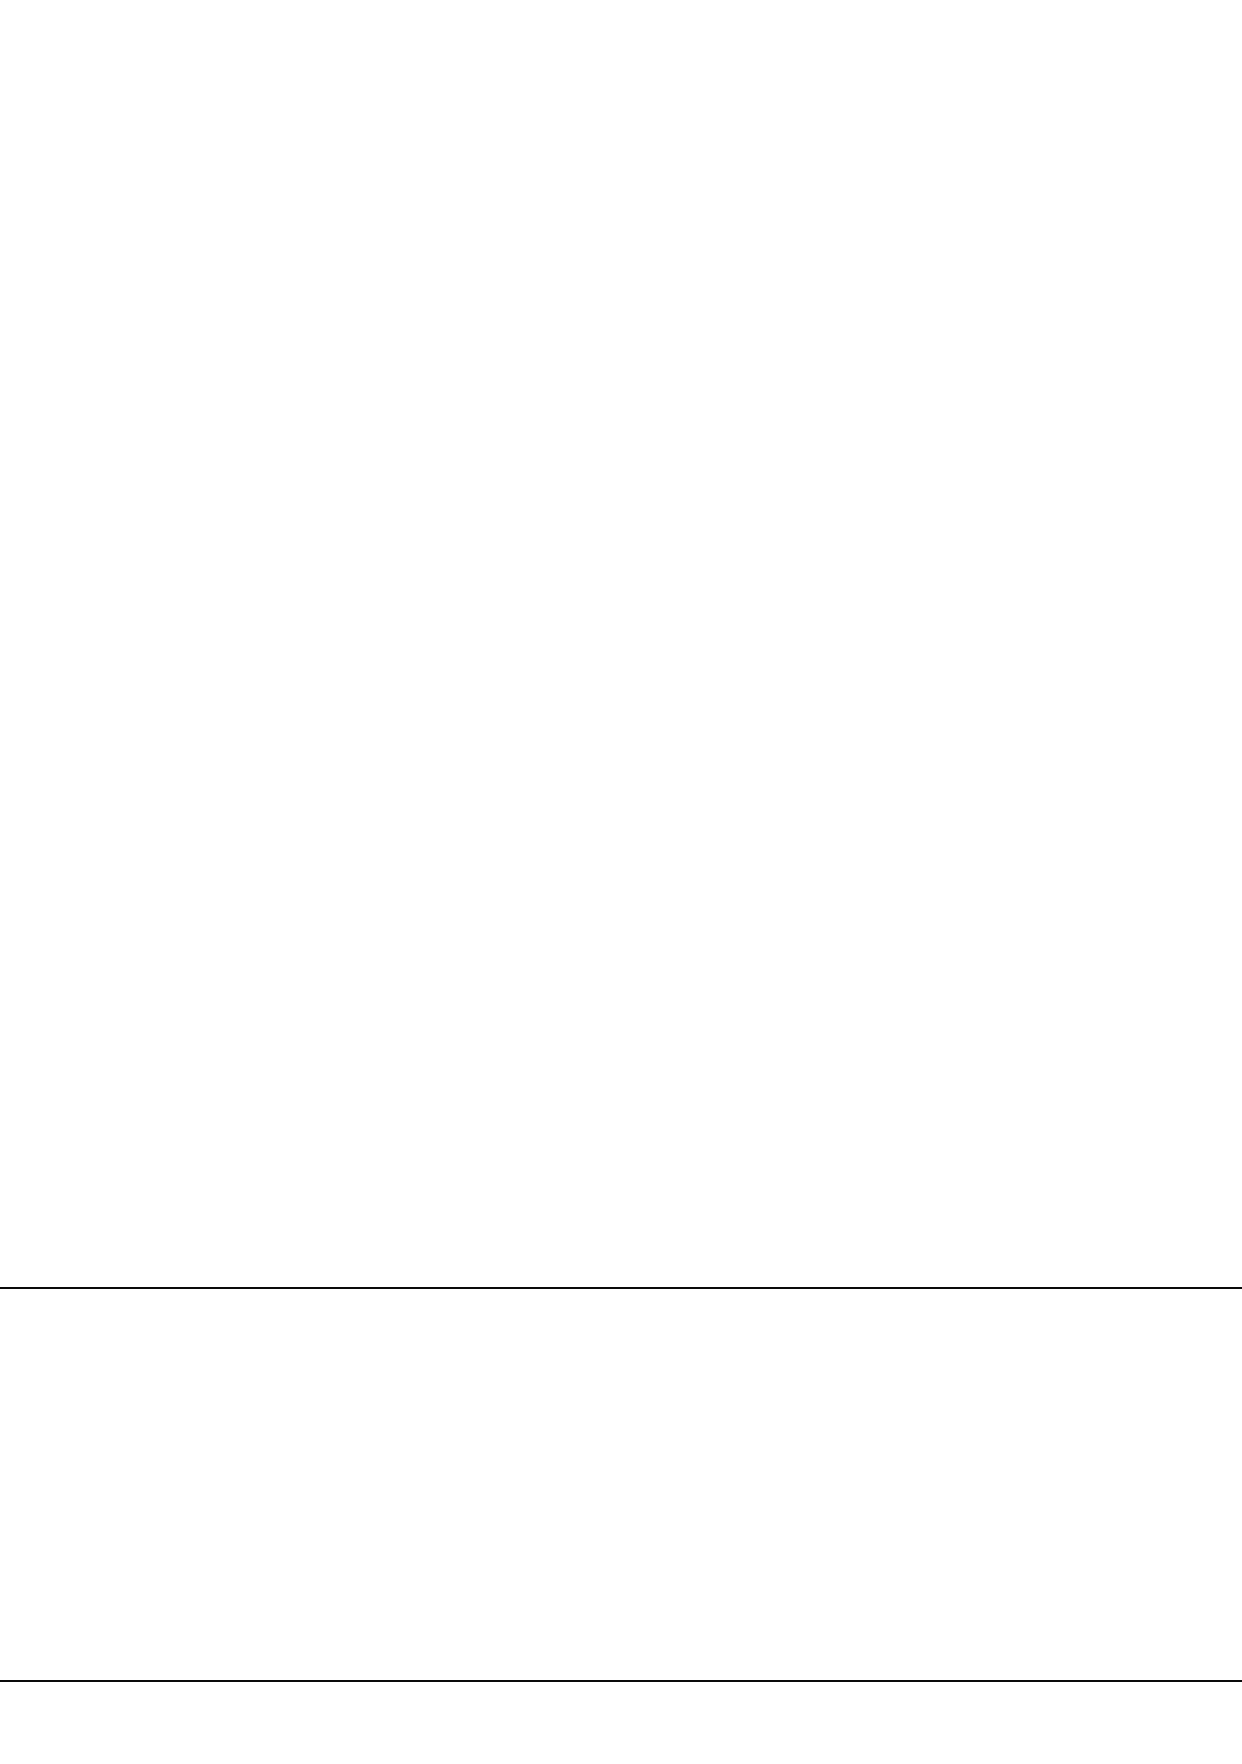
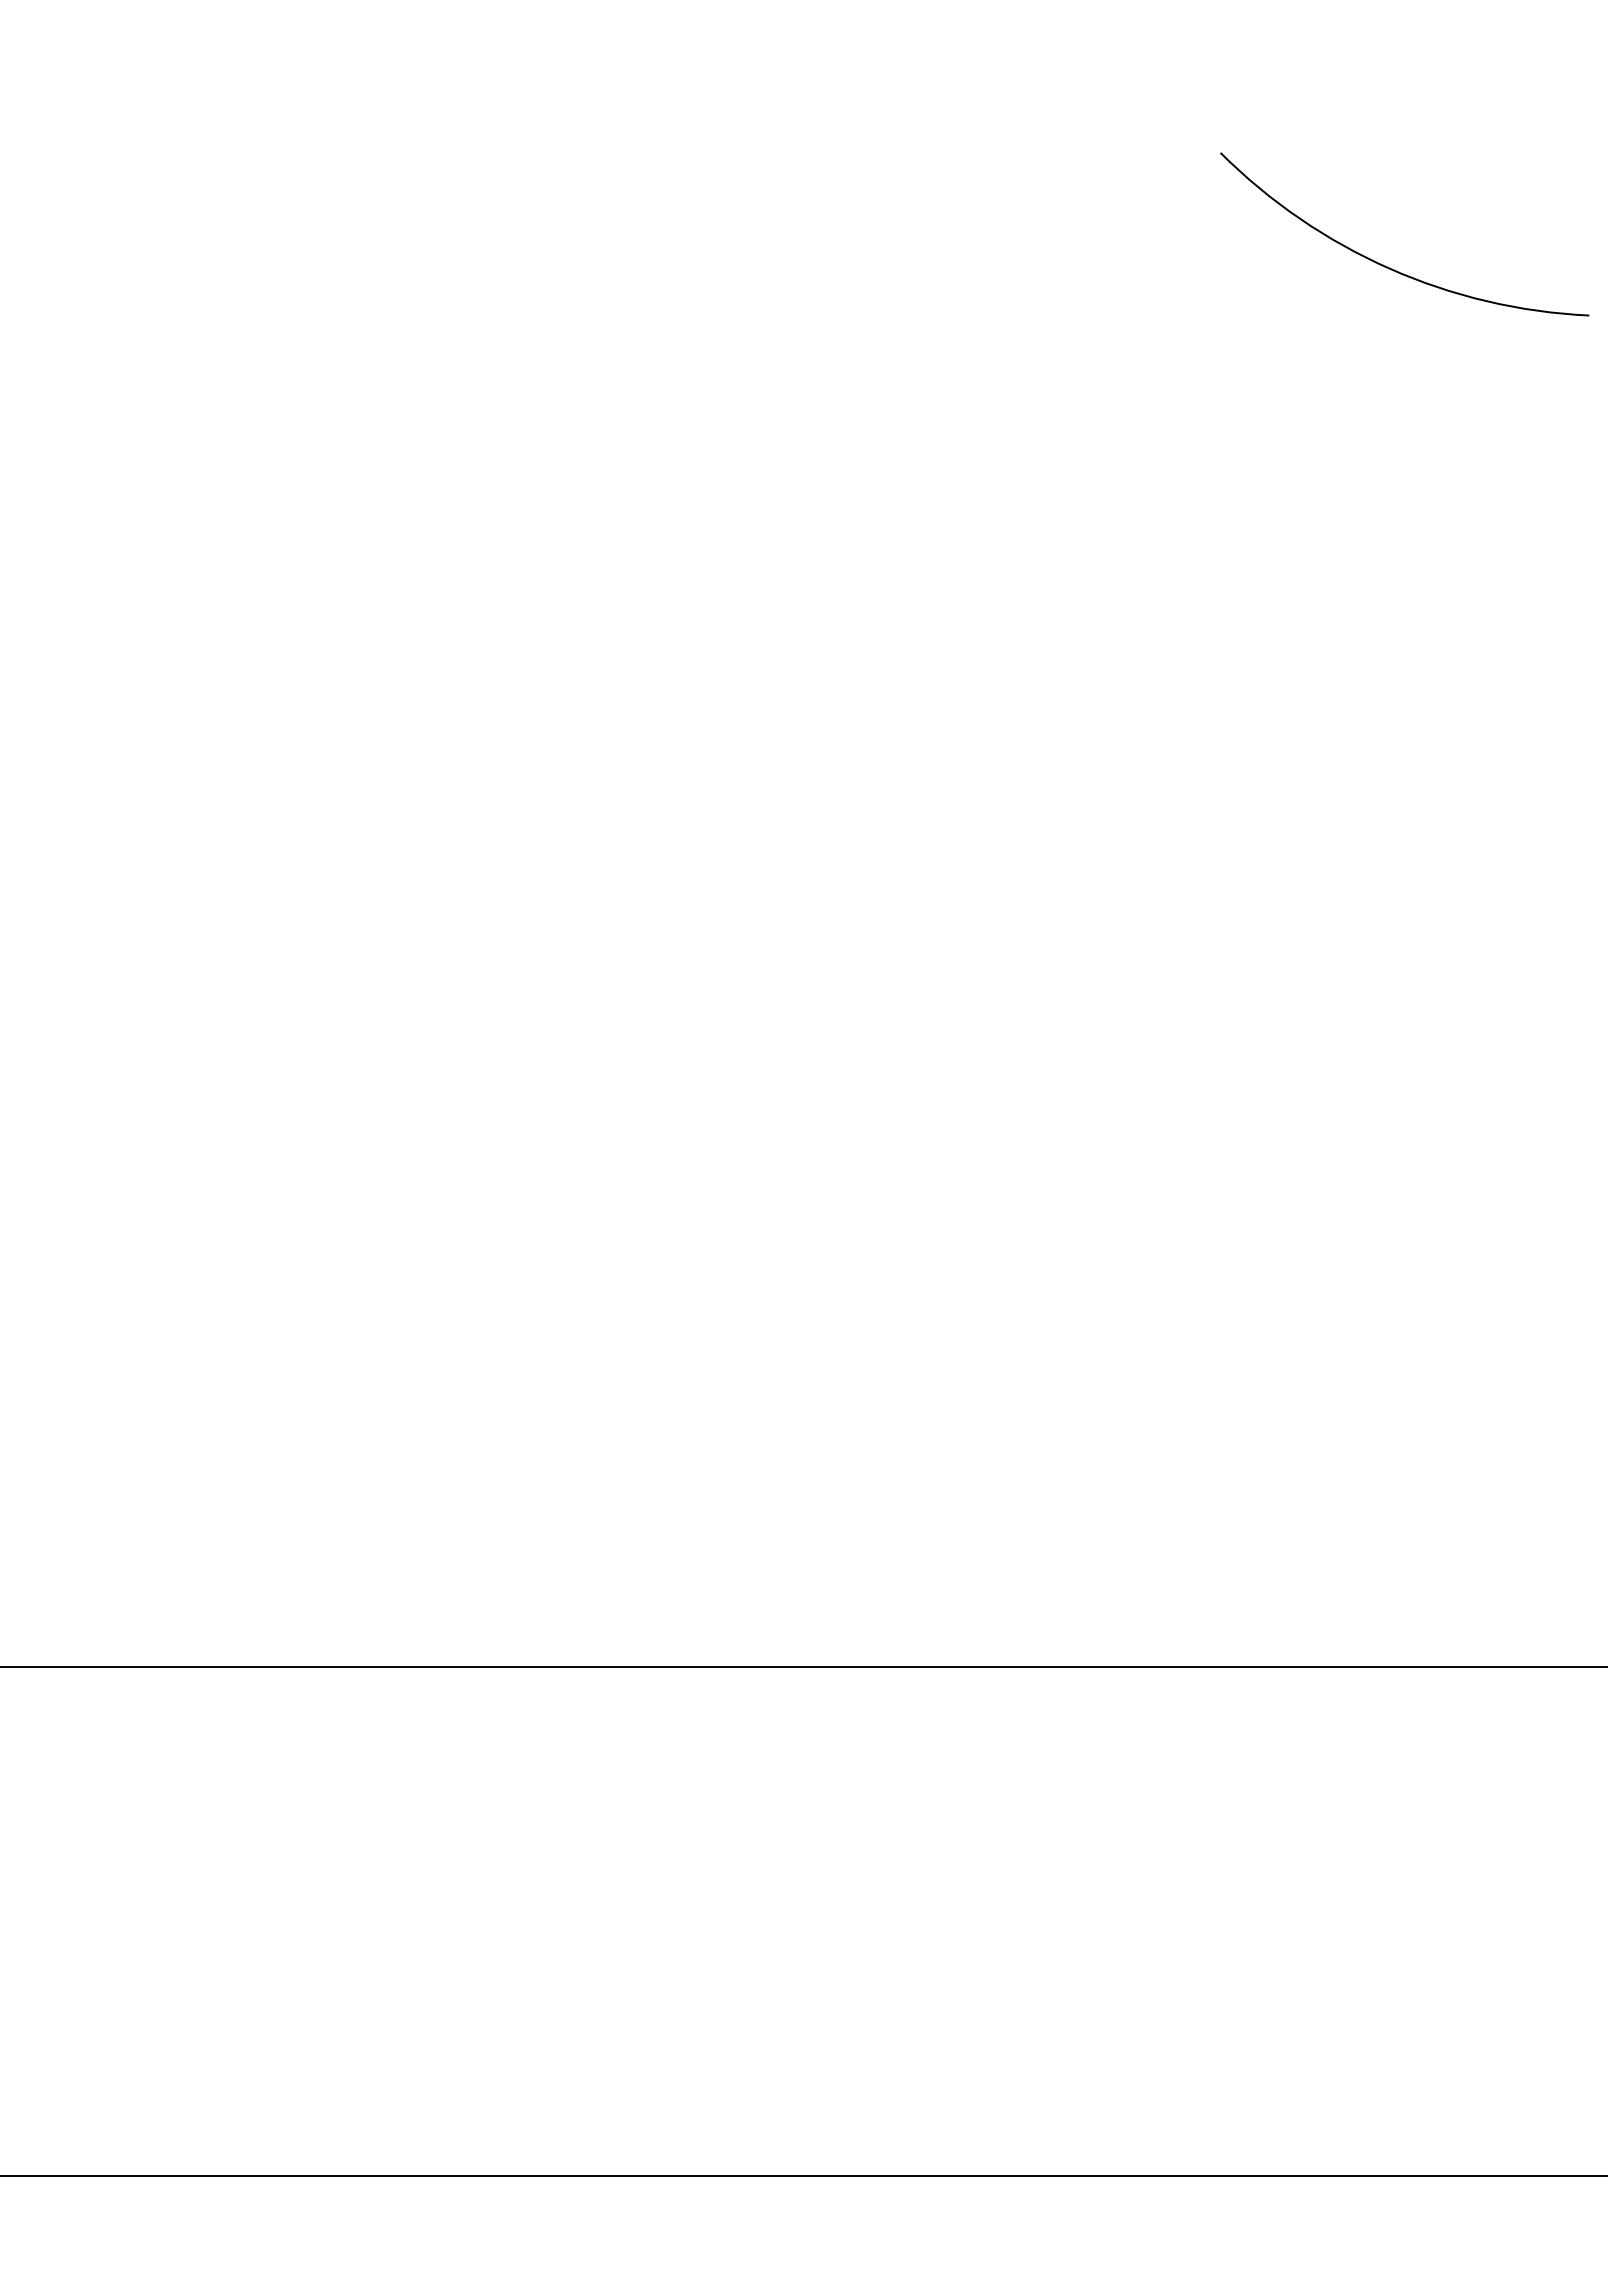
part: (1074, 206) -> (1390, 267), added

